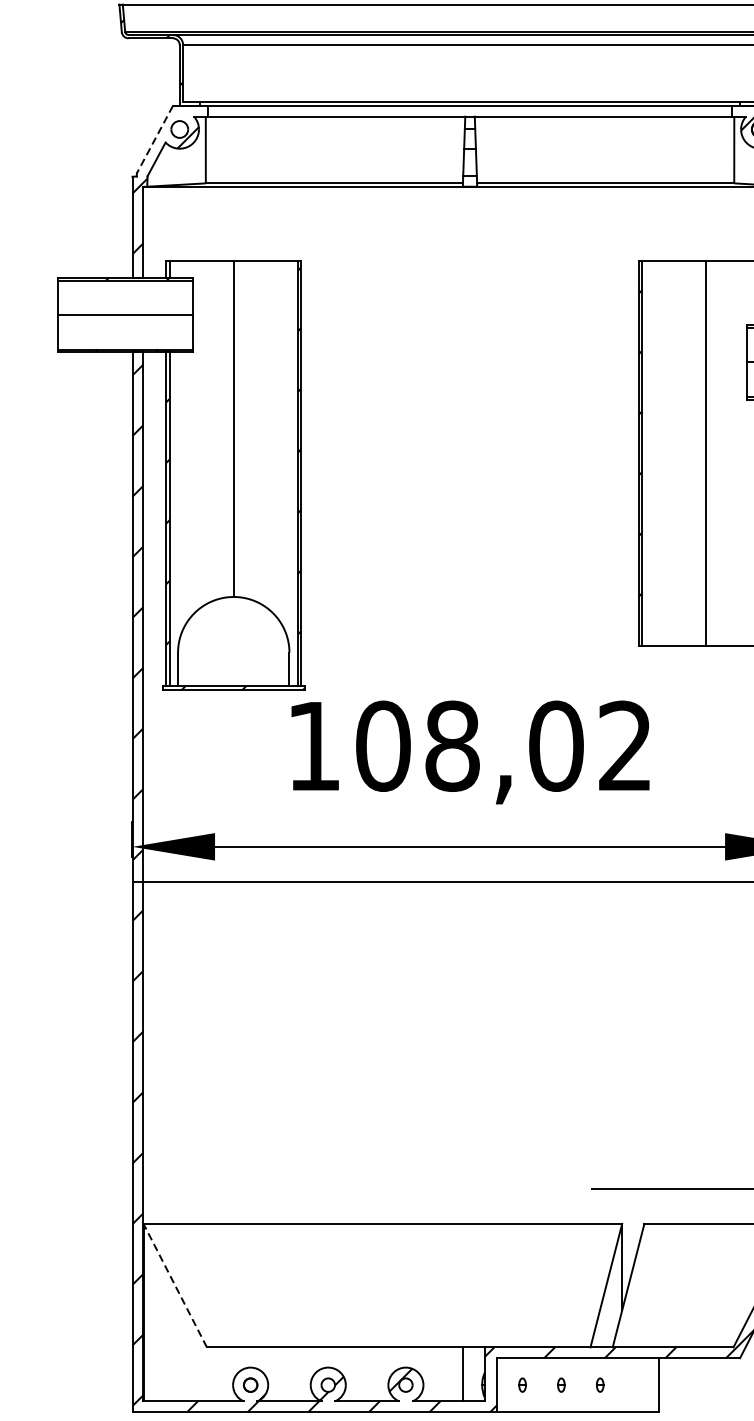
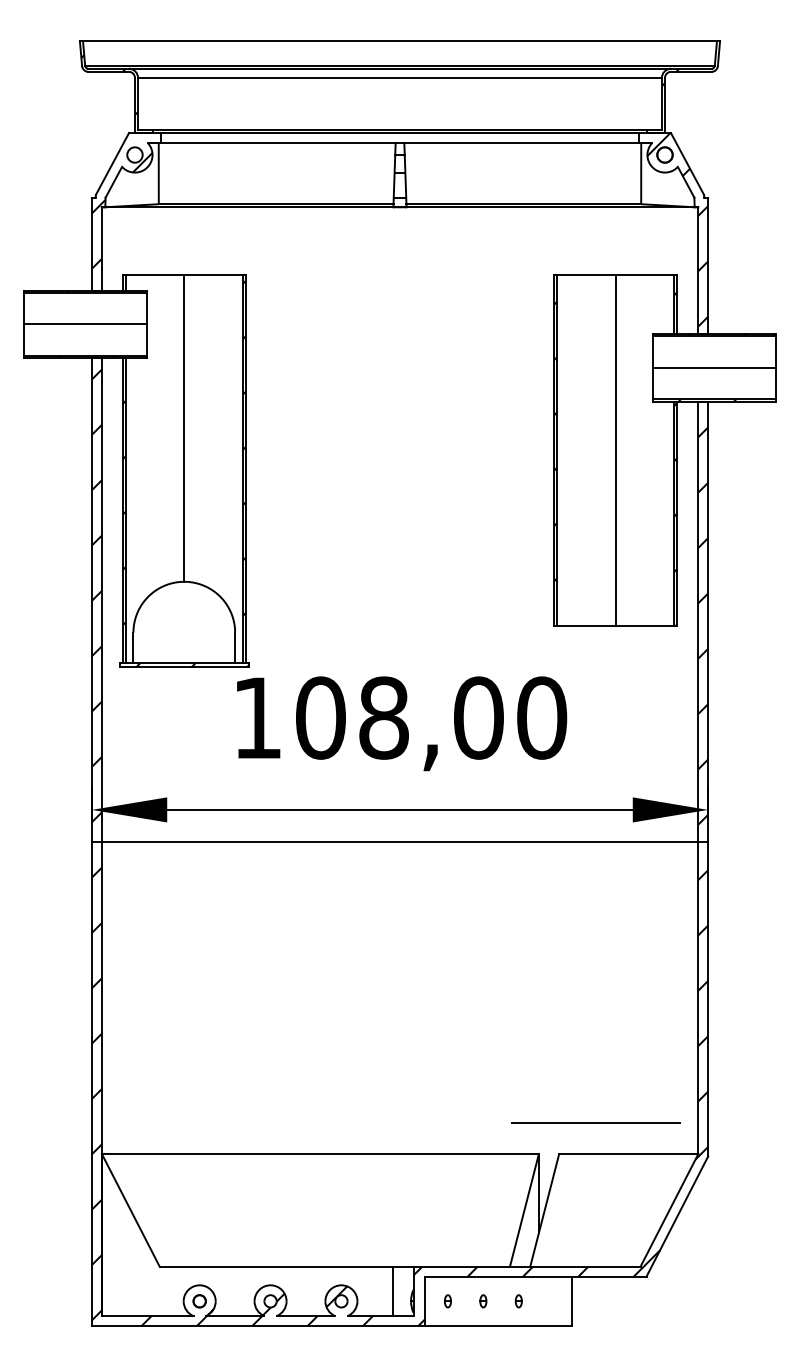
line: (155, 139) -> (112, 164), dashed -> solid
text: (626, 745) -> (542, 717), 108,02 -> 108,00
line: (174, 1285) -> (130, 1210), dashed -> solid

